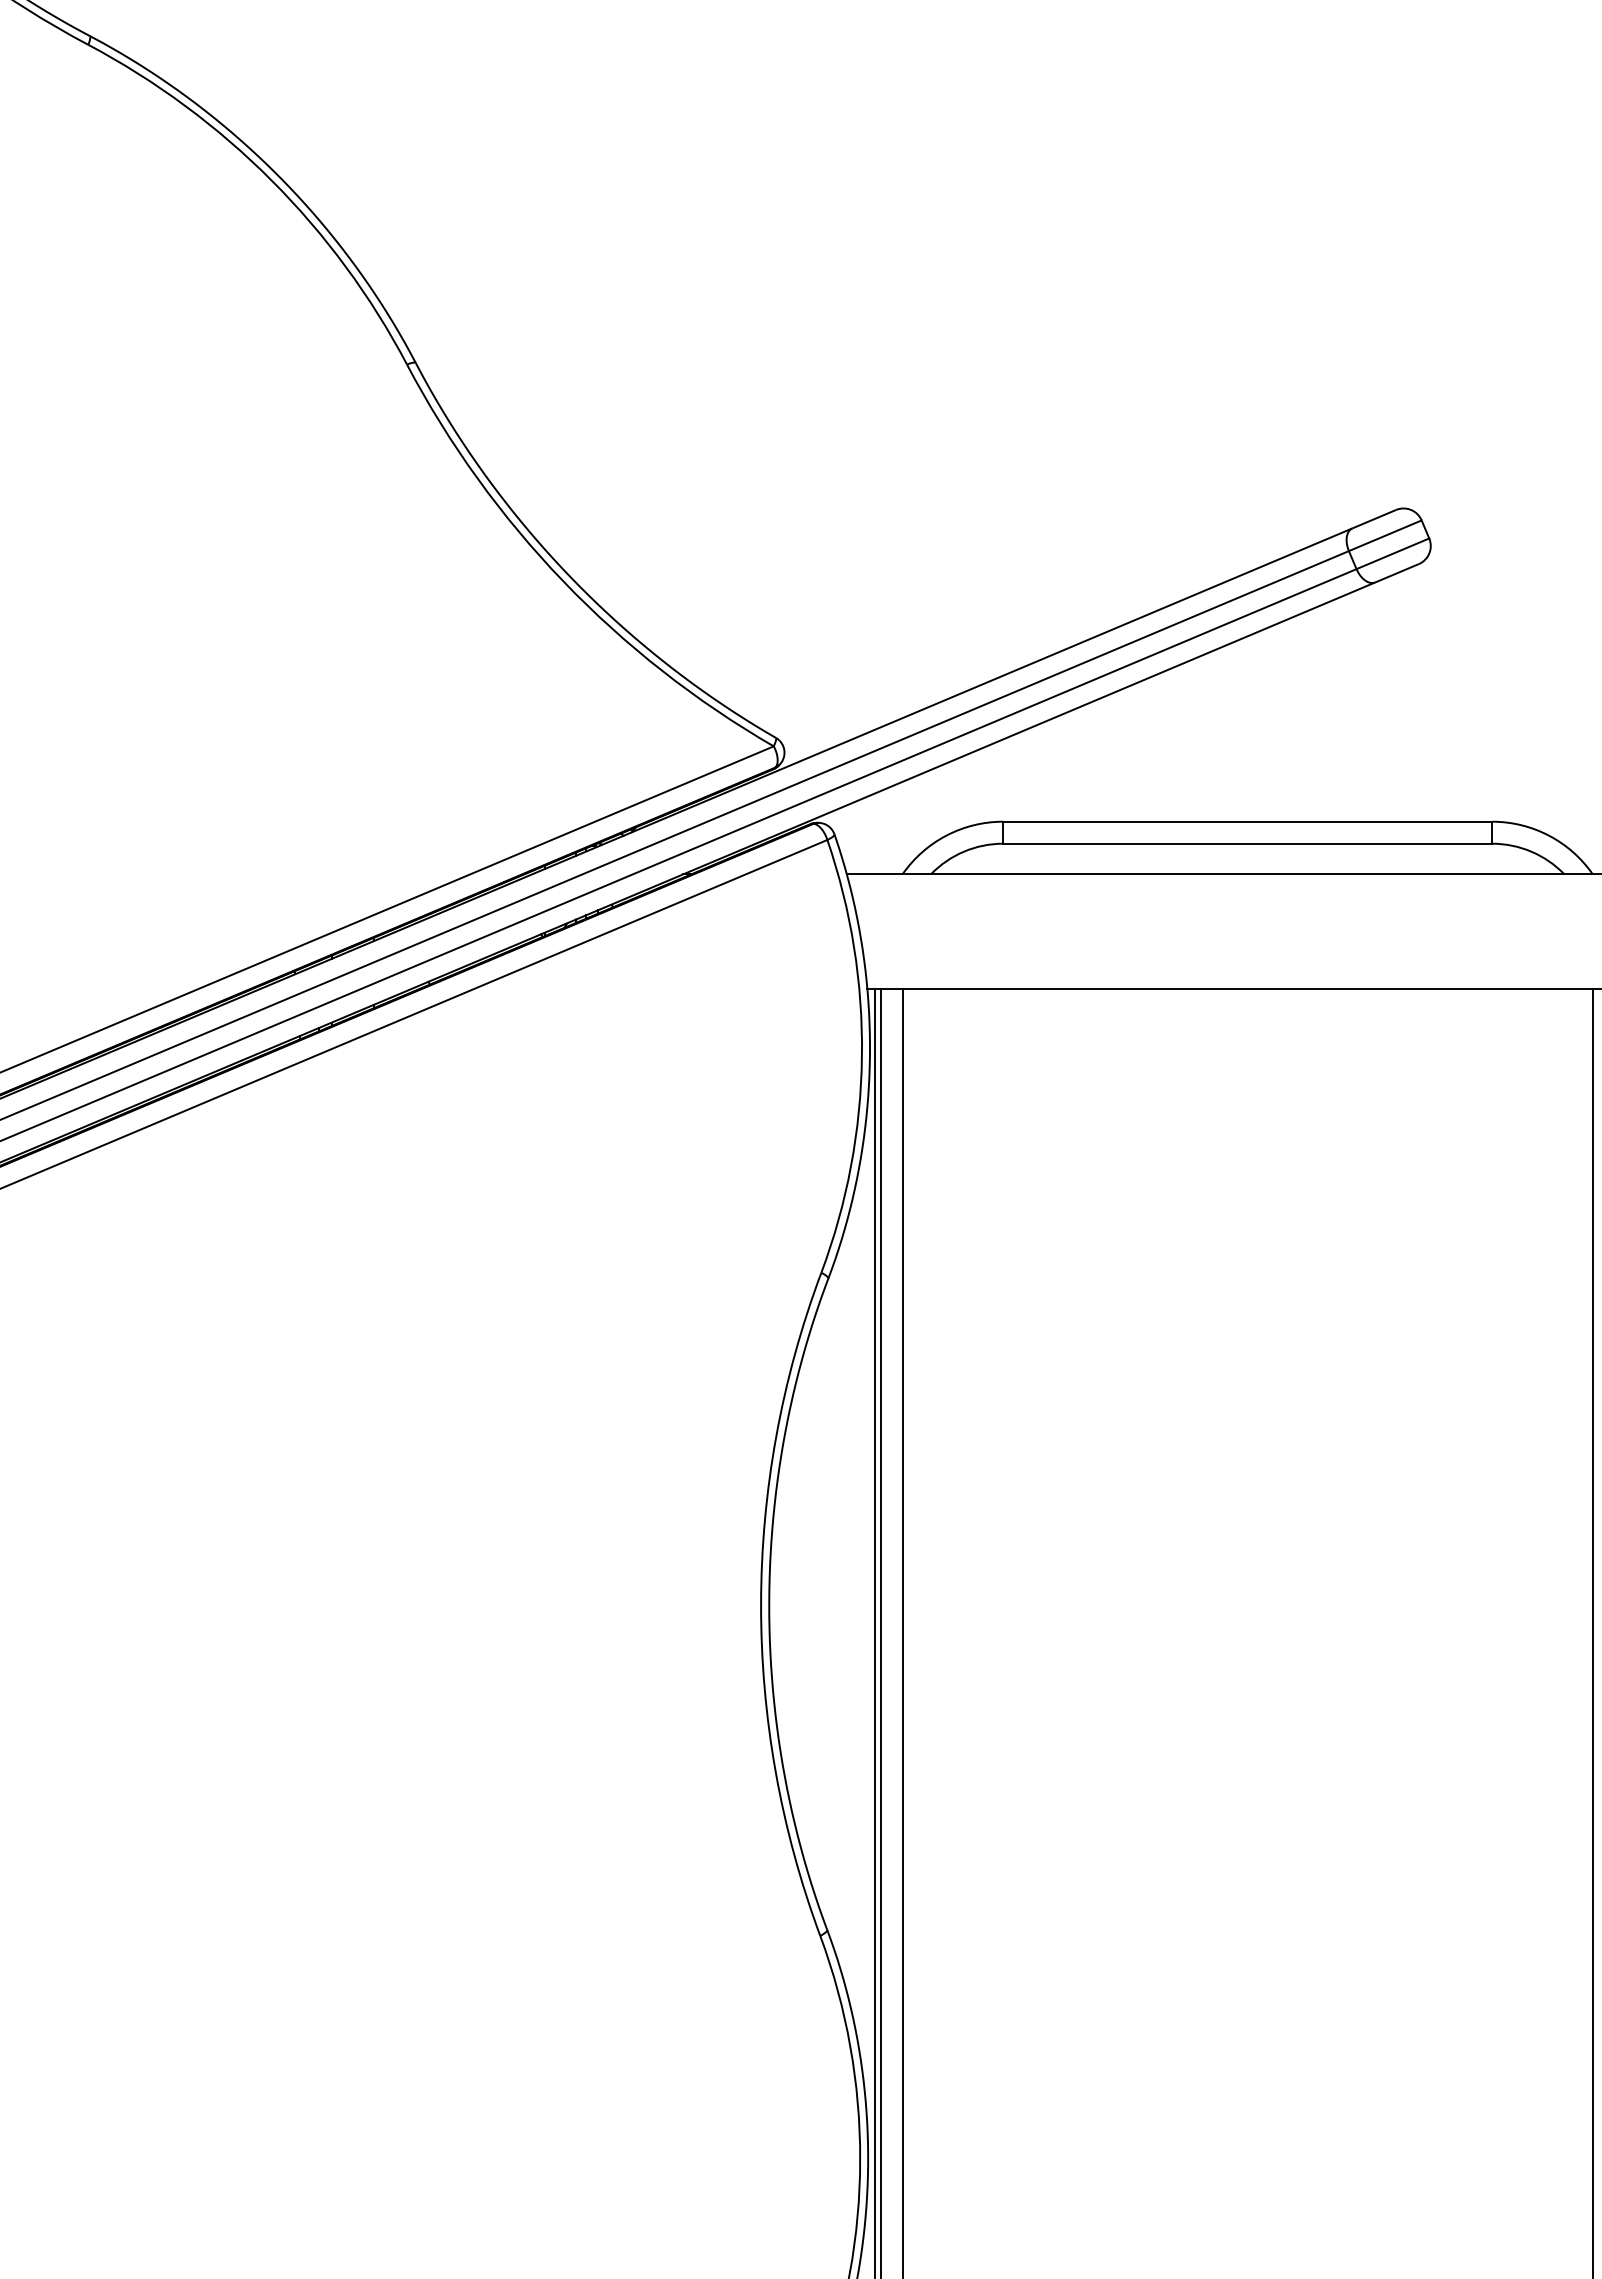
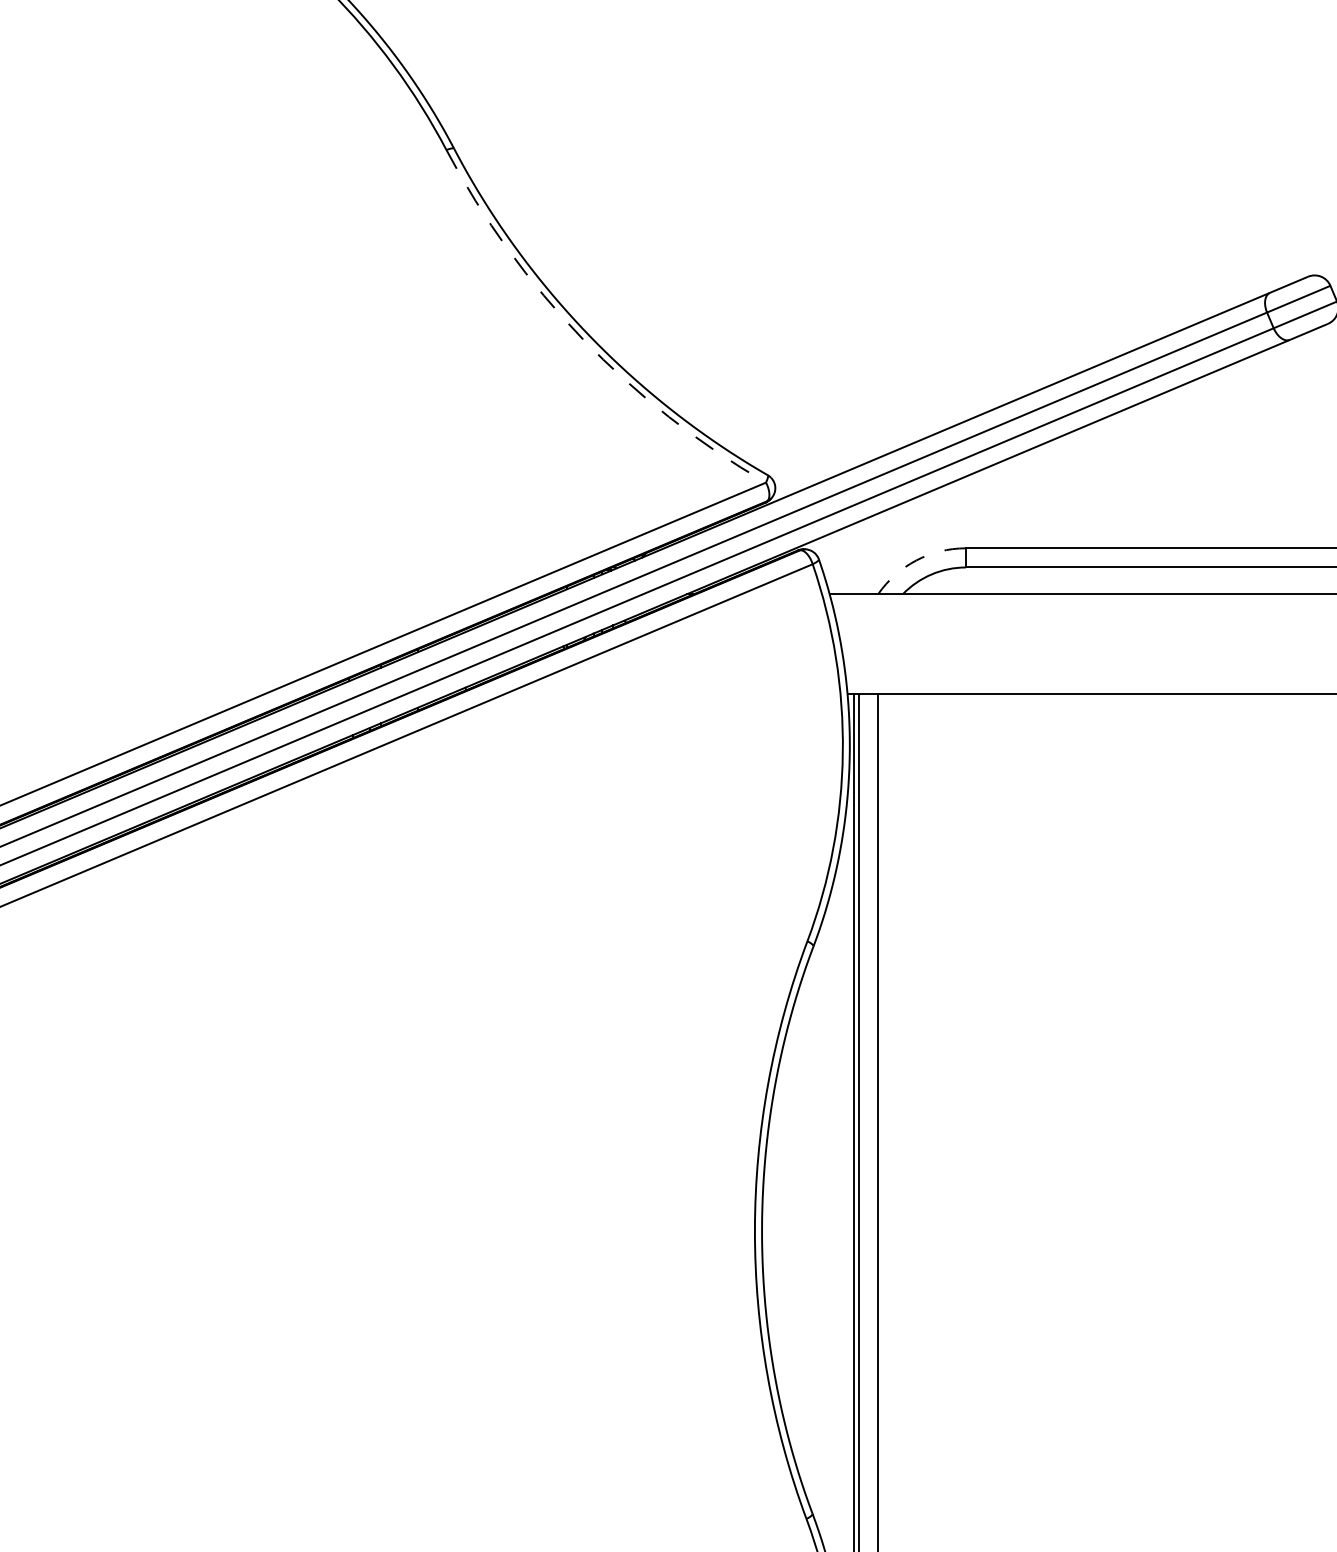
arc: (563, 581) -> (582, 339), solid -> dashed
arc: (946, 835) -> (916, 560), solid -> dashed

